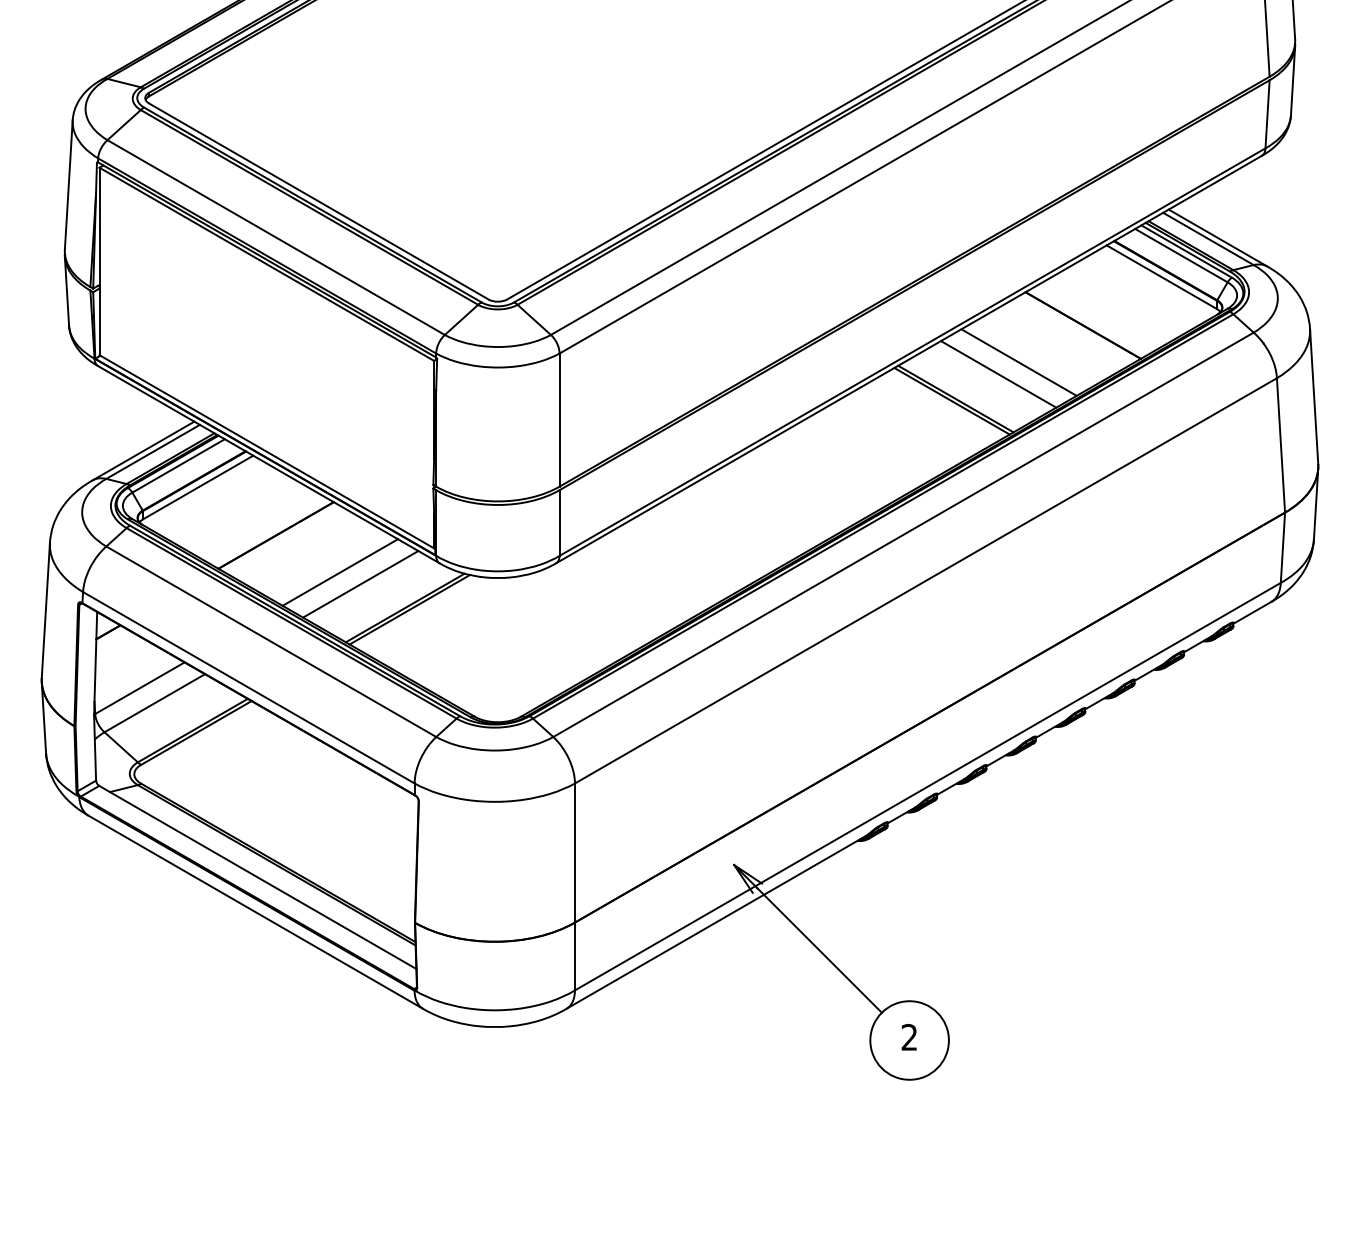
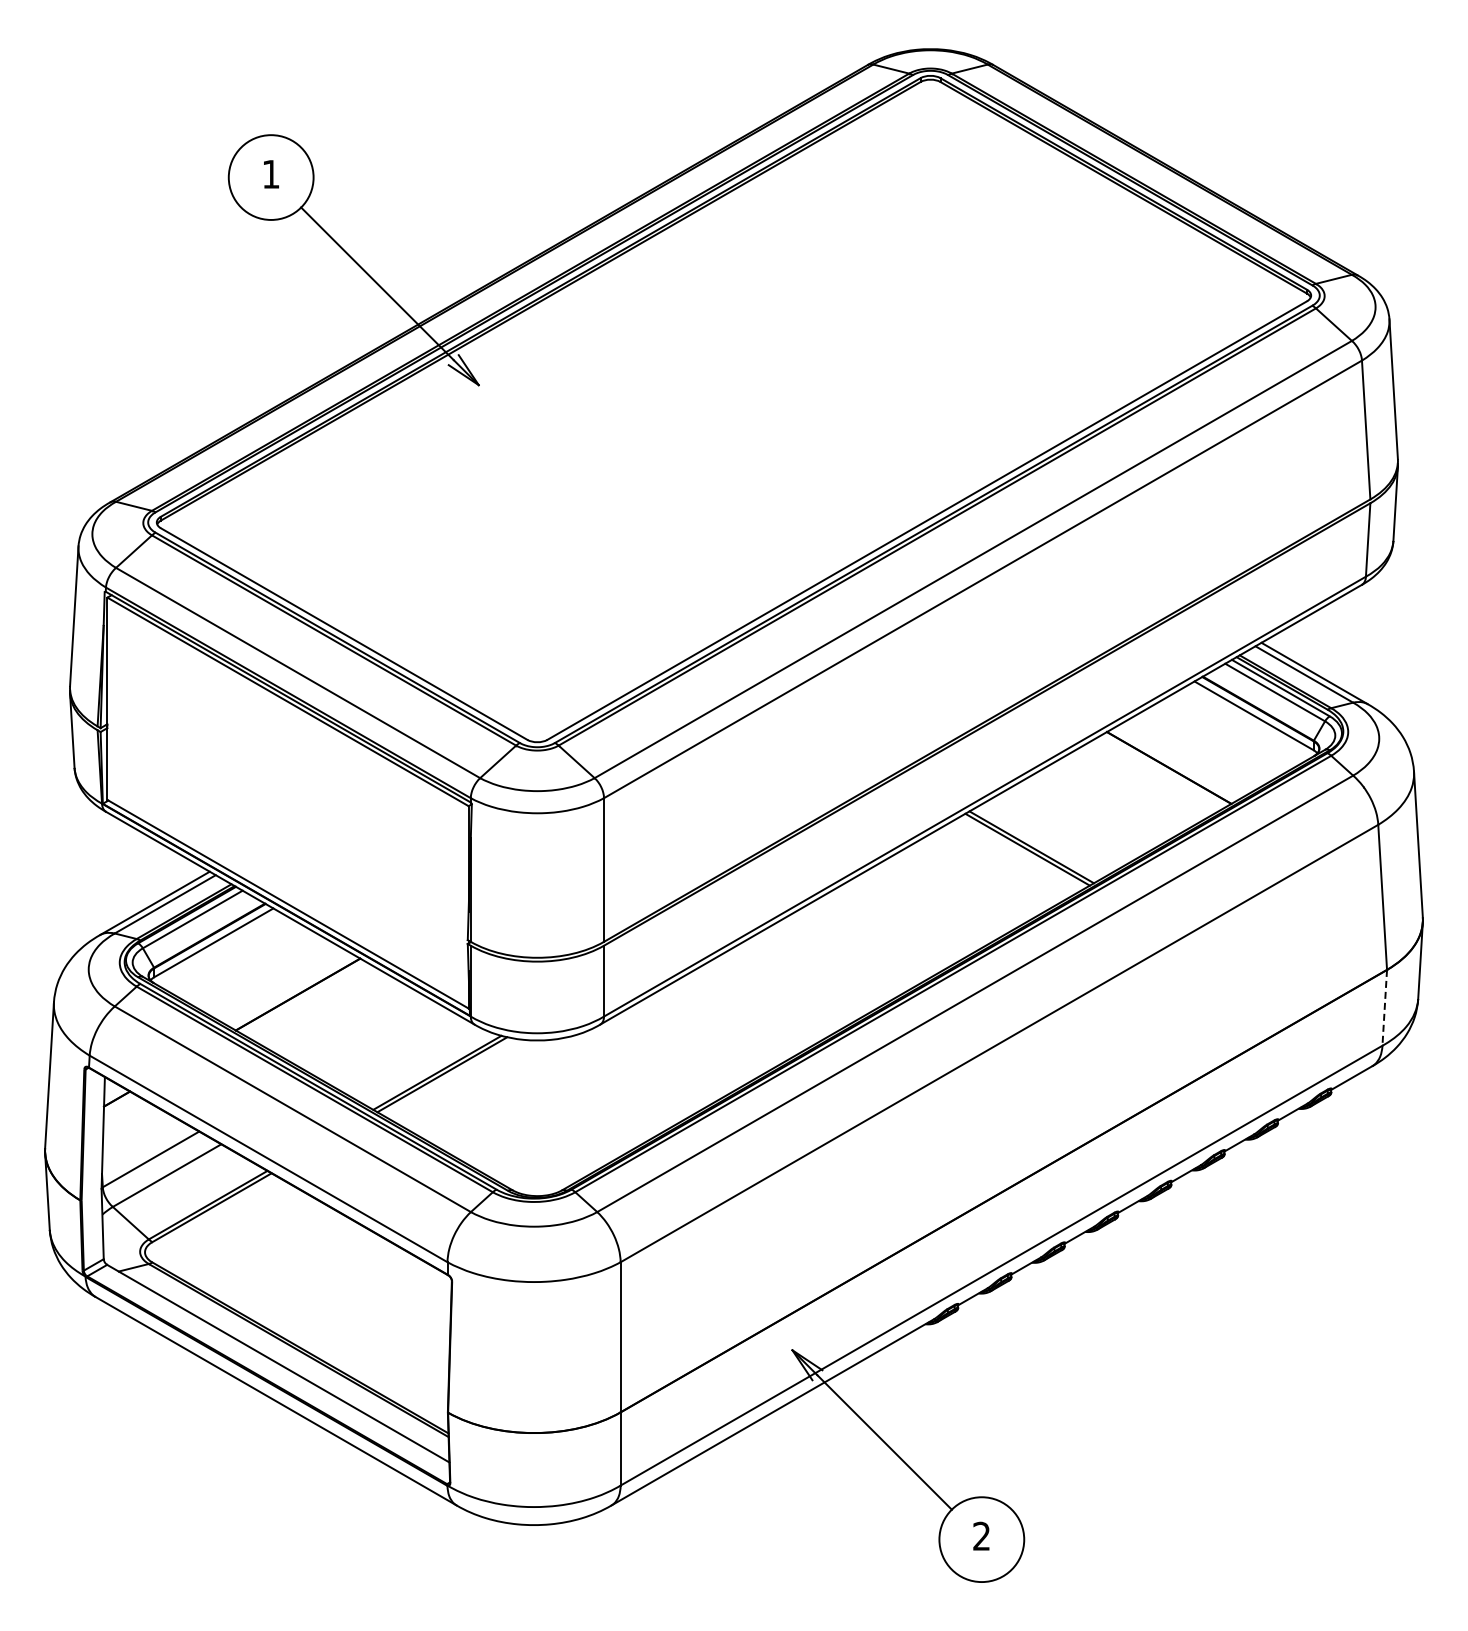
line: (1018, 362) -> (1099, 807), removed
line: (998, 374) -> (1077, 820), removed
line: (1282, 547) -> (1384, 1007), solid -> dashed
line: (340, 572) -> (367, 1034), removed
line: (360, 584) -> (389, 1047), removed

